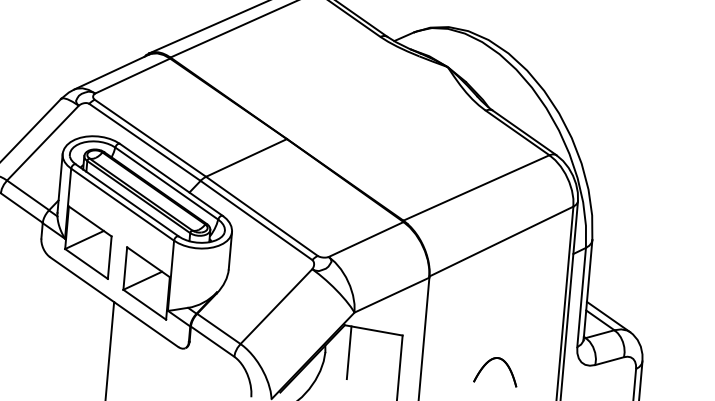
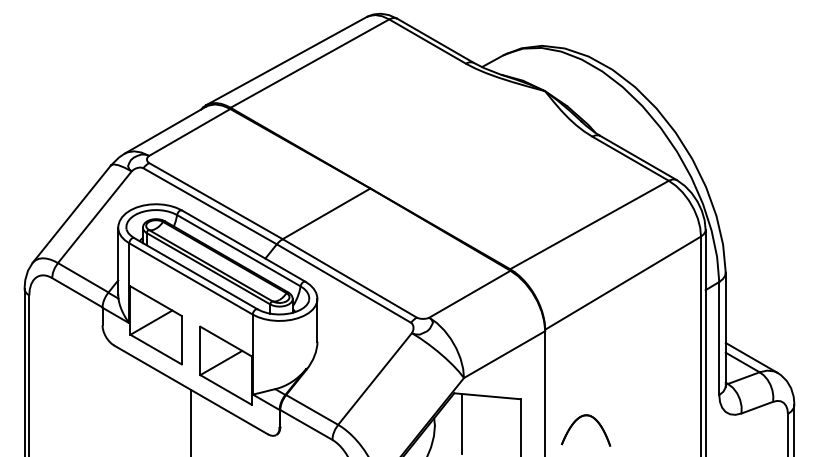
part: (506, 365) -> (596, 422), moved

